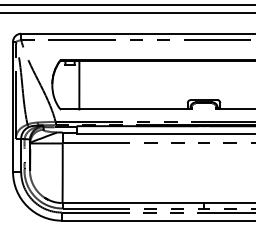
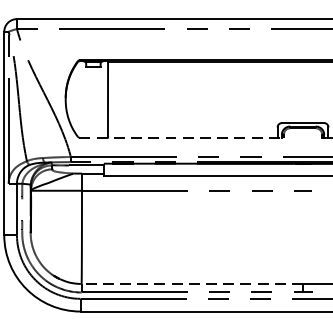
line: (127, 109) -> (183, 137), solid -> dashed
line: (133, 203) -> (192, 284), solid -> dashed

